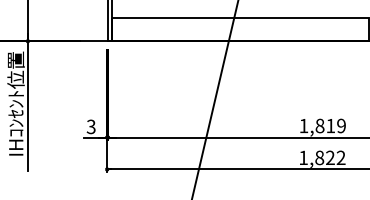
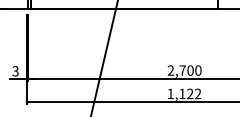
text: (322, 125) -> (184, 70), 1,819 -> 2,700
text: (319, 157) -> (182, 93), 1,822 -> 1,122

